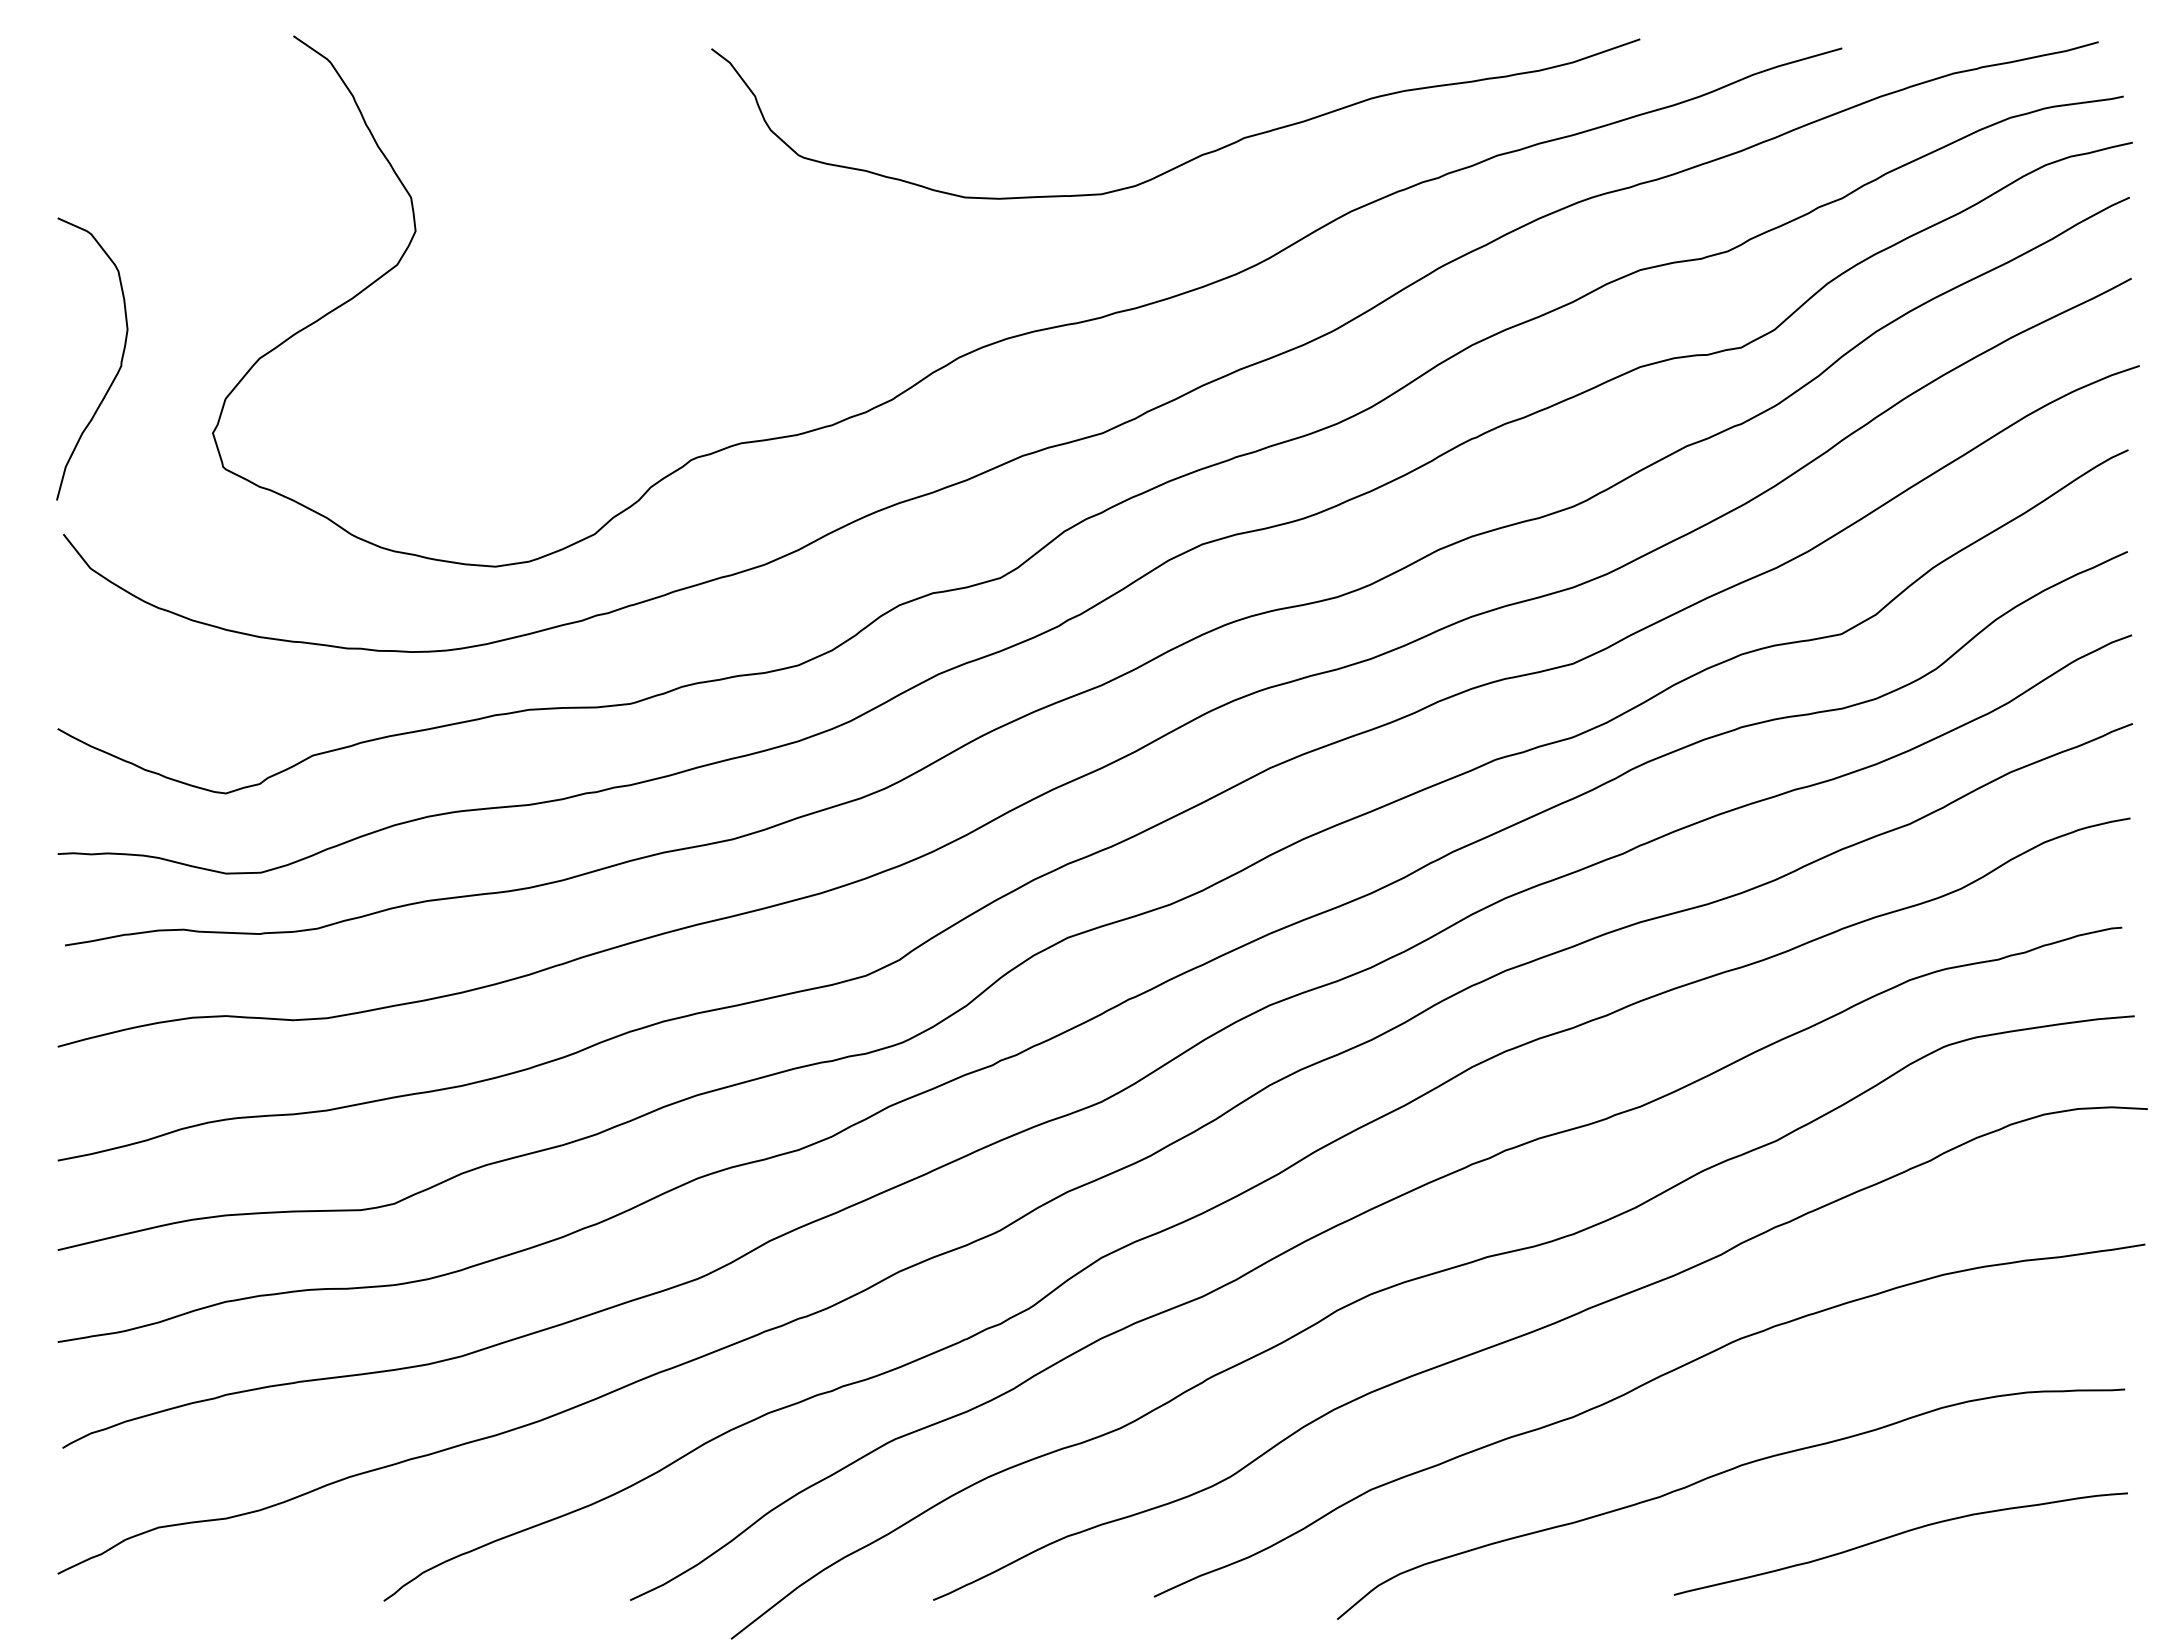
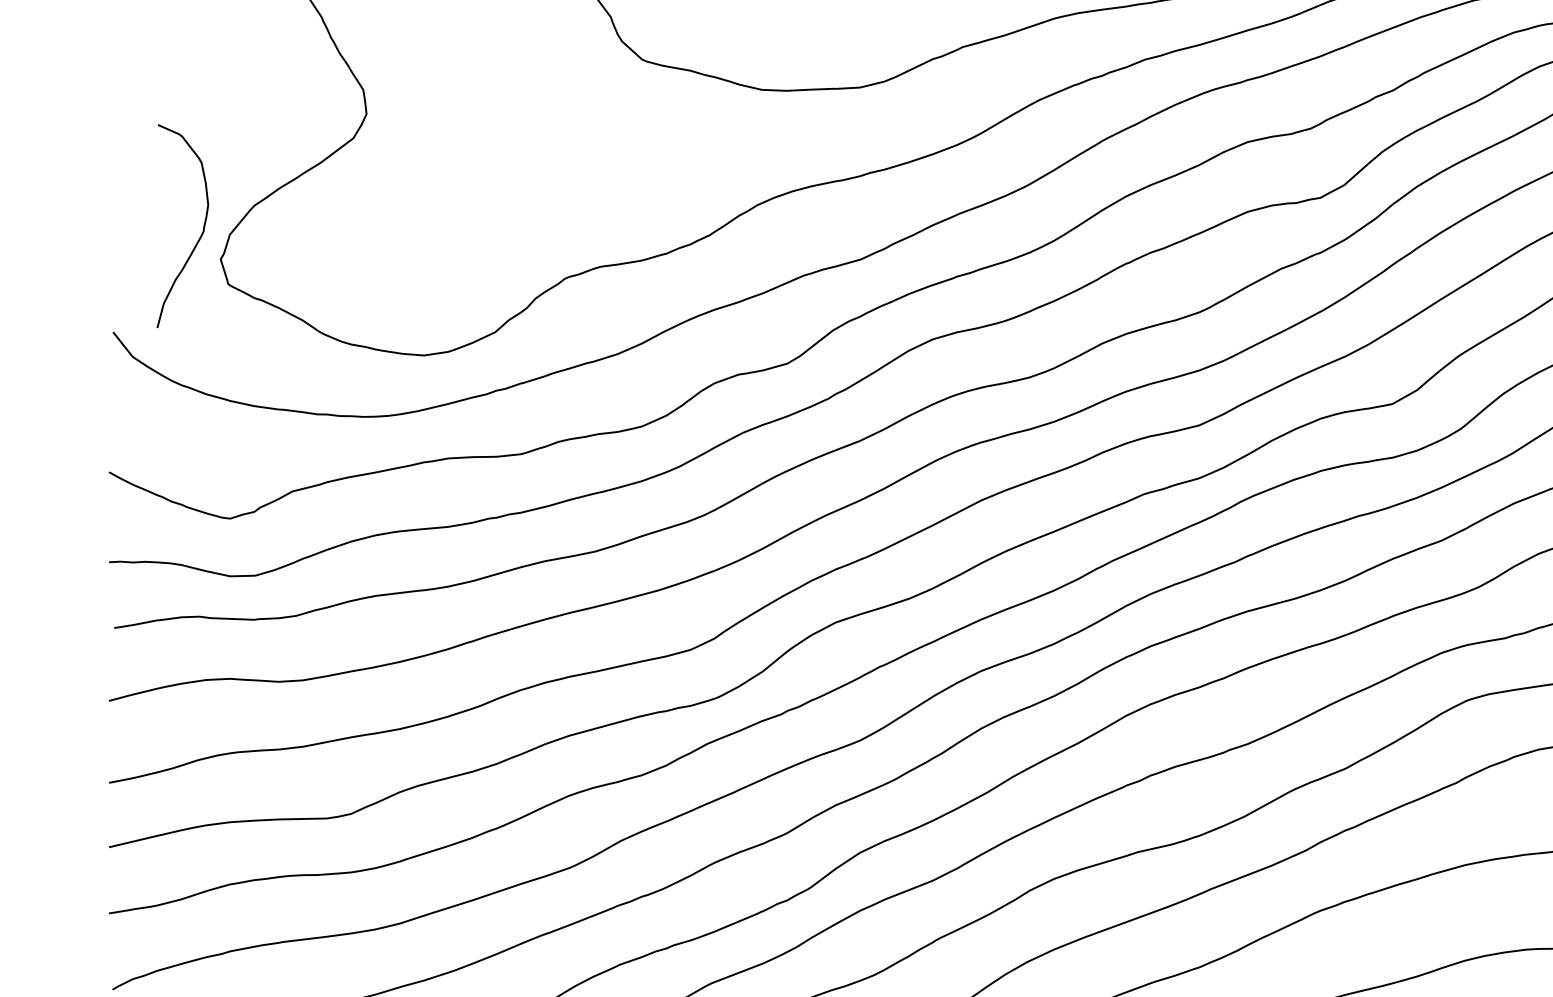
curve: (120, 361) -> (203, 228), moved

